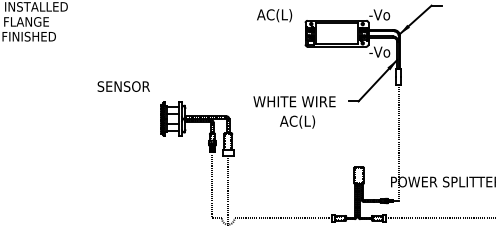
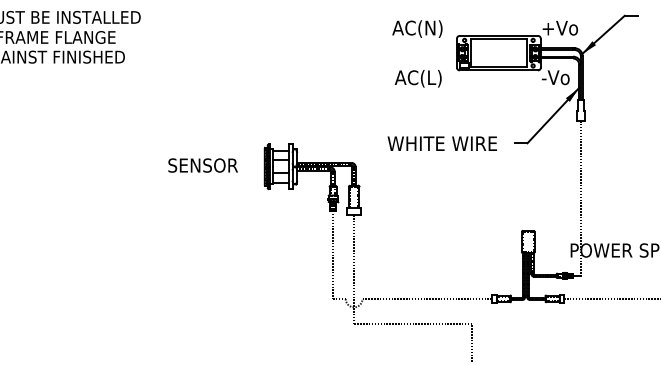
text: (288, 15) -> (434, 28), AC(L) -> AC(N)
text: (382, 15) -> (559, 28), -Vo -> +Vo
text: (123, 86) -> (202, 165), moved
text: (296, 121) -> (417, 78), moved

